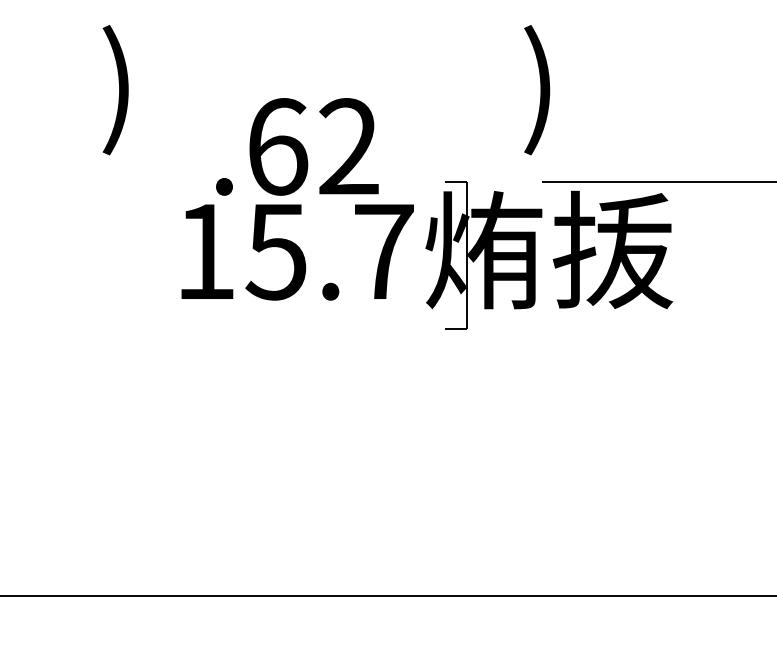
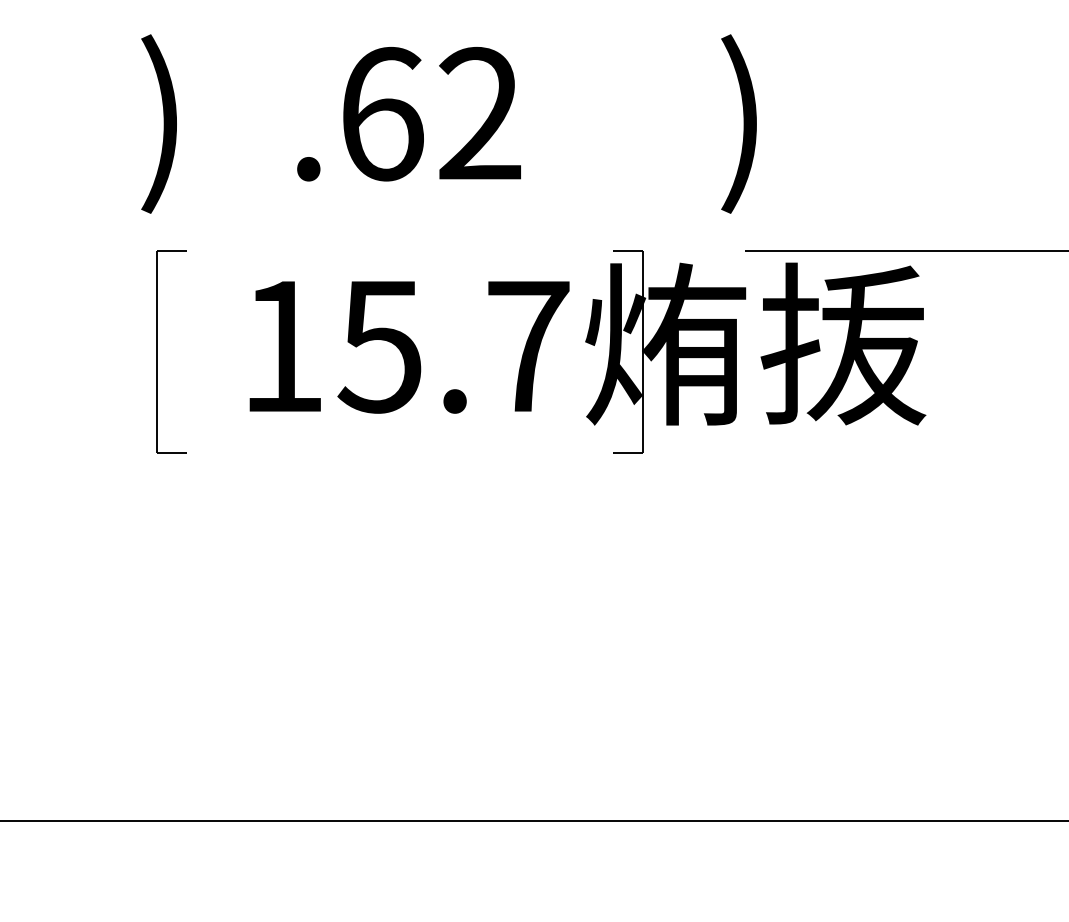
text: (296, 147) -> (408, 114), moved
part: (114, 255) -> (157, 351), added

